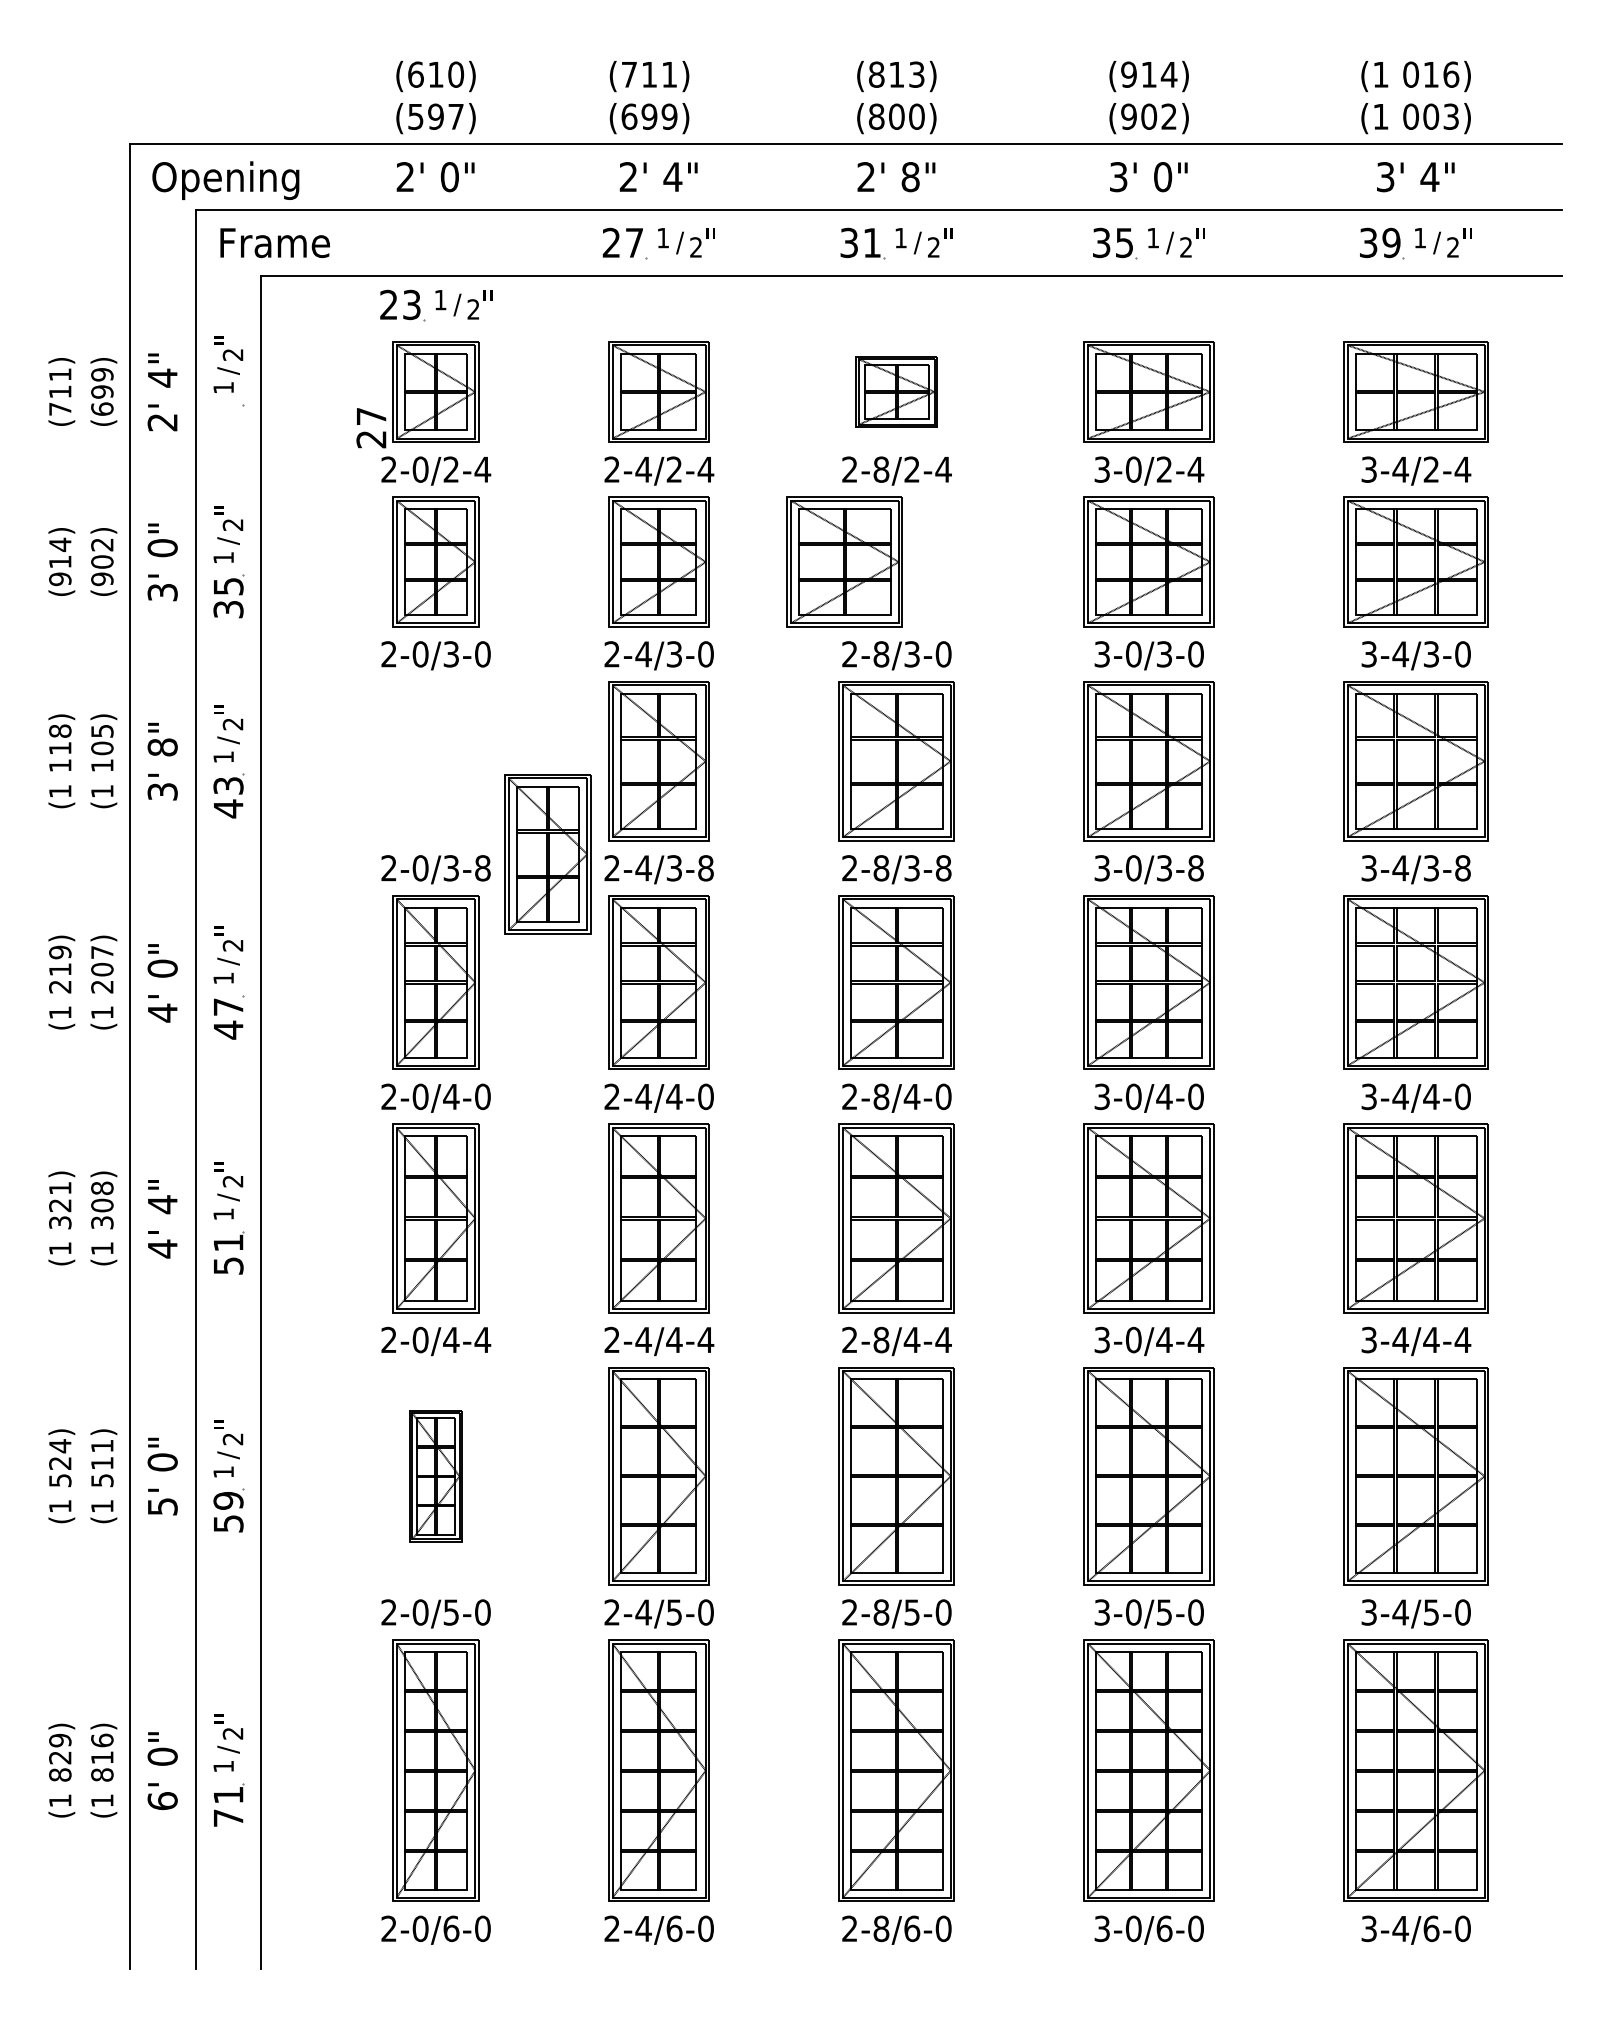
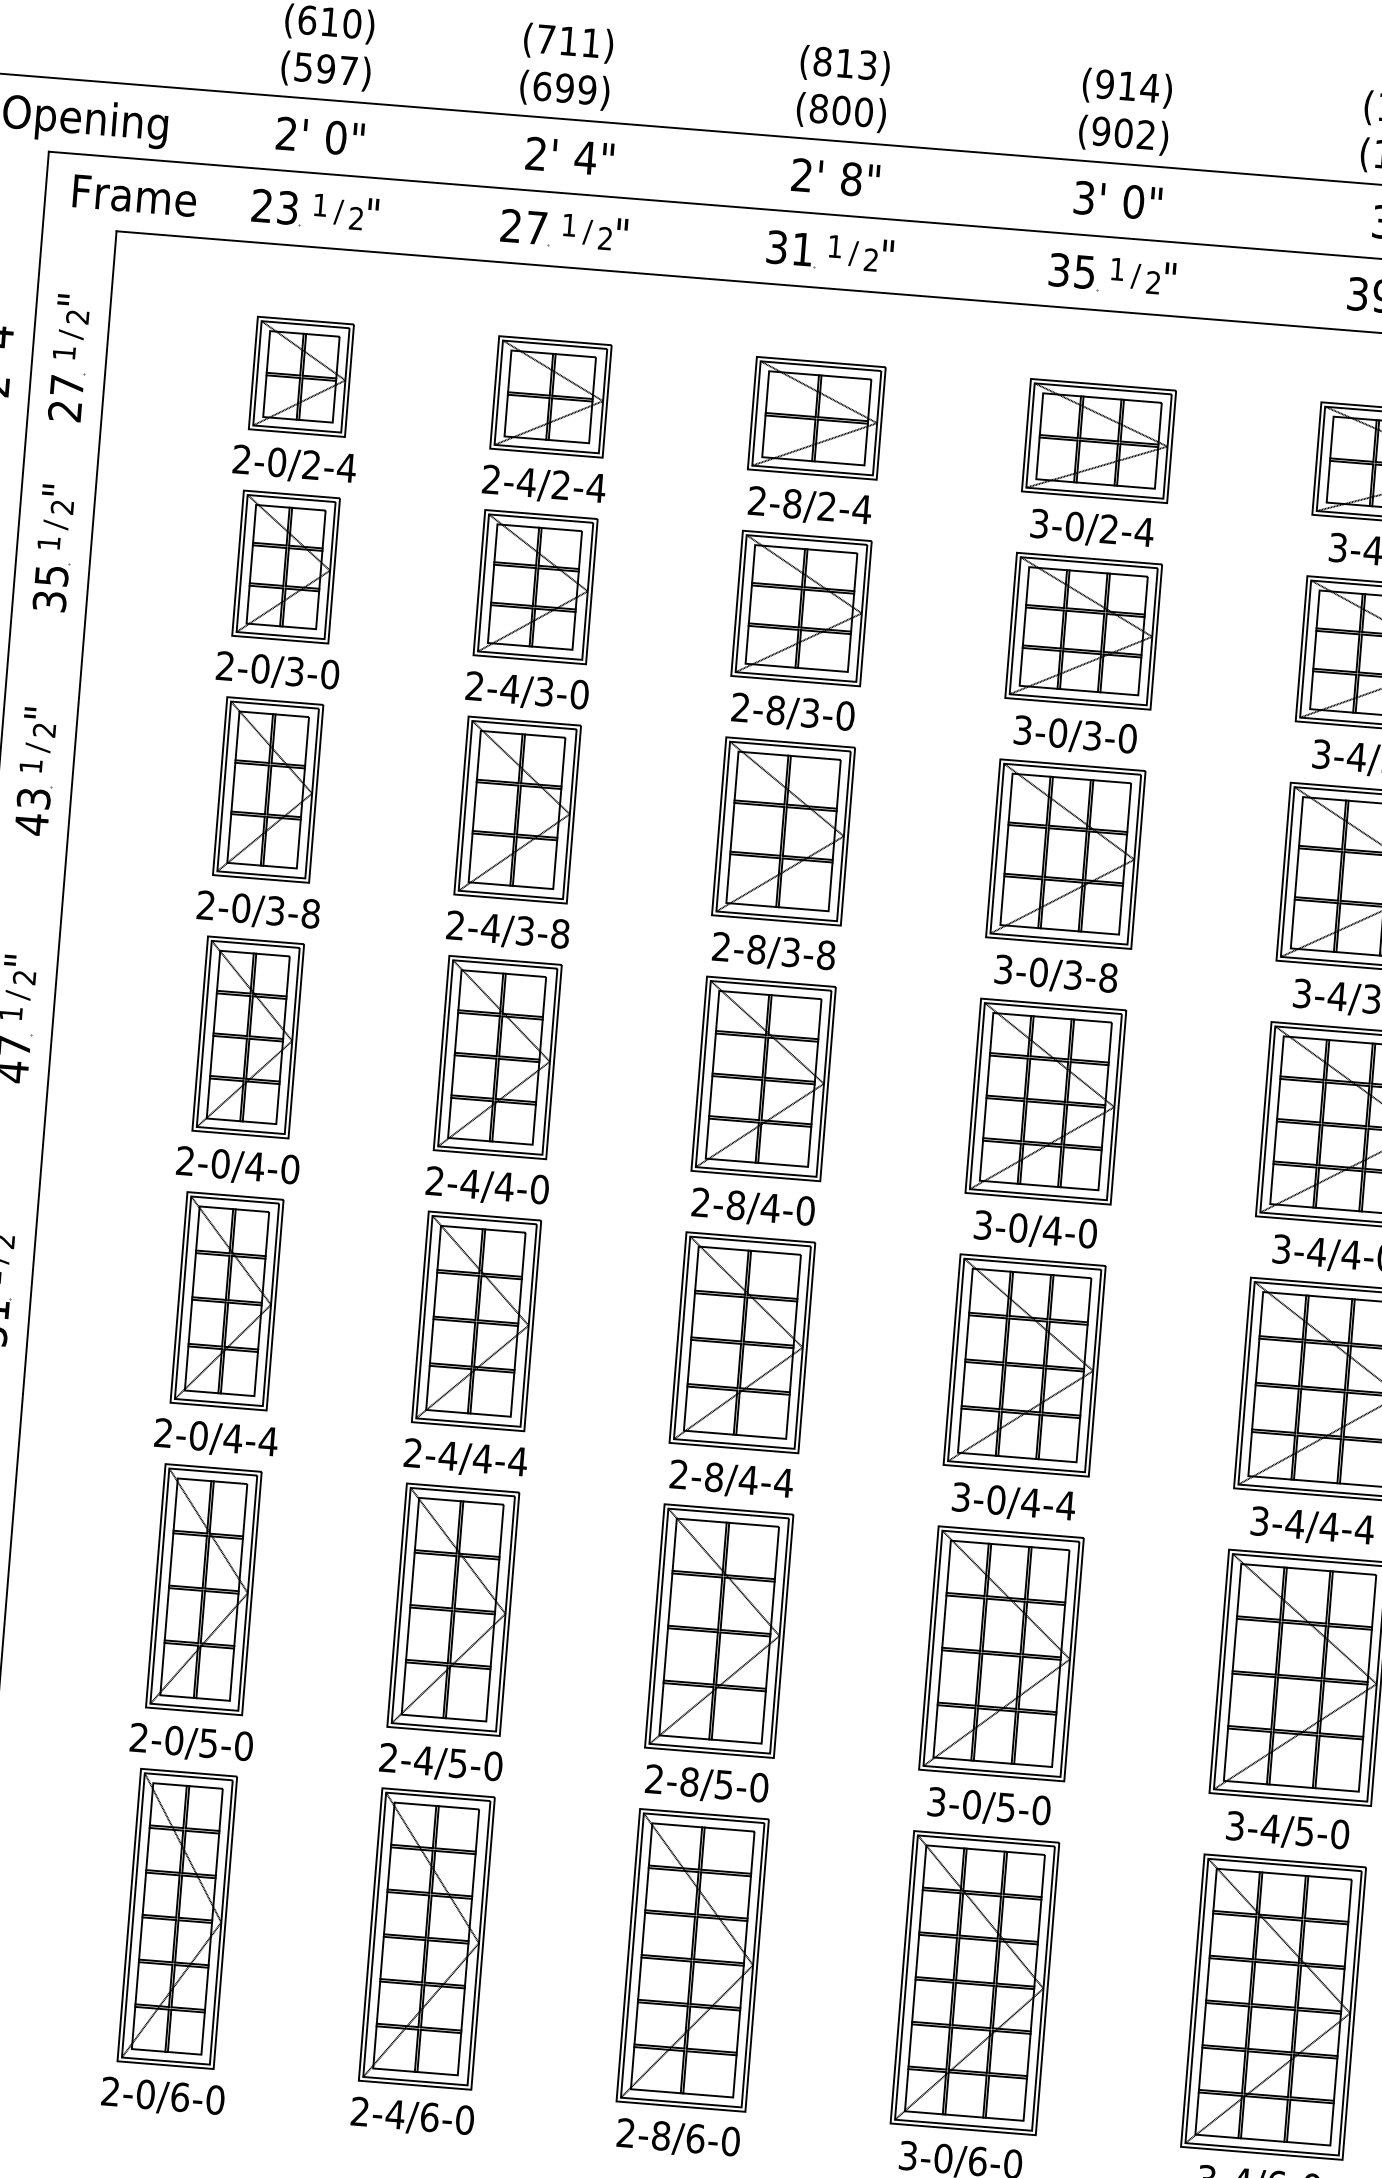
part: (436, 305) -> (315, 210), moved
part: (896, 391) -> (816, 417), size x1.43
text: (371, 428) -> (65, 399), moved
part: (844, 561) -> (801, 607), moved
part: (547, 854) -> (267, 790), moved
part: (435, 1476) -> (203, 1589), size x1.67

